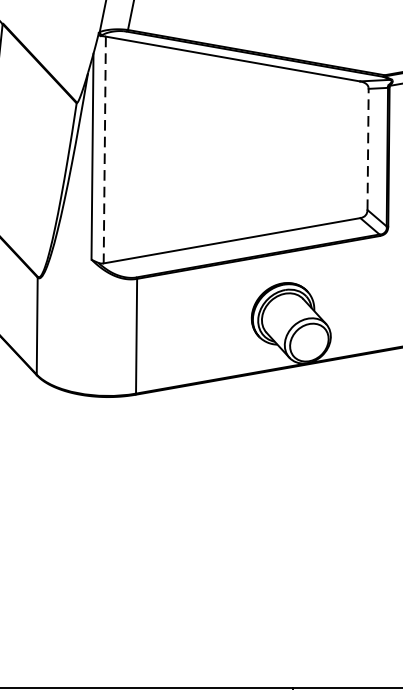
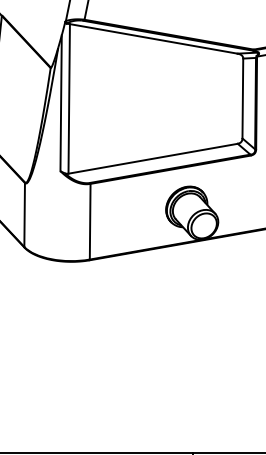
line: (105, 149) -> (69, 98), dashed -> solid
line: (367, 149) -> (242, 98), dashed -> solid

